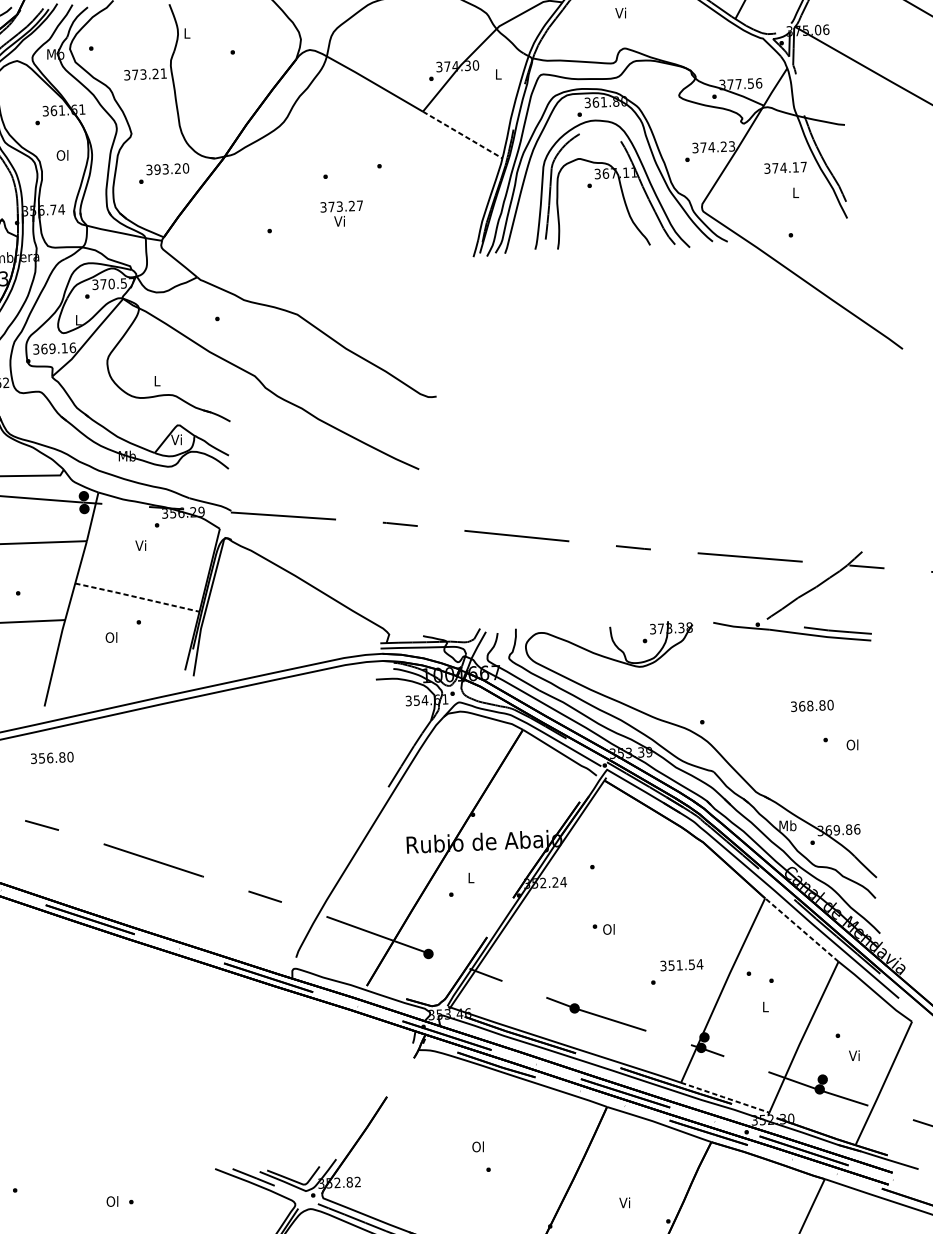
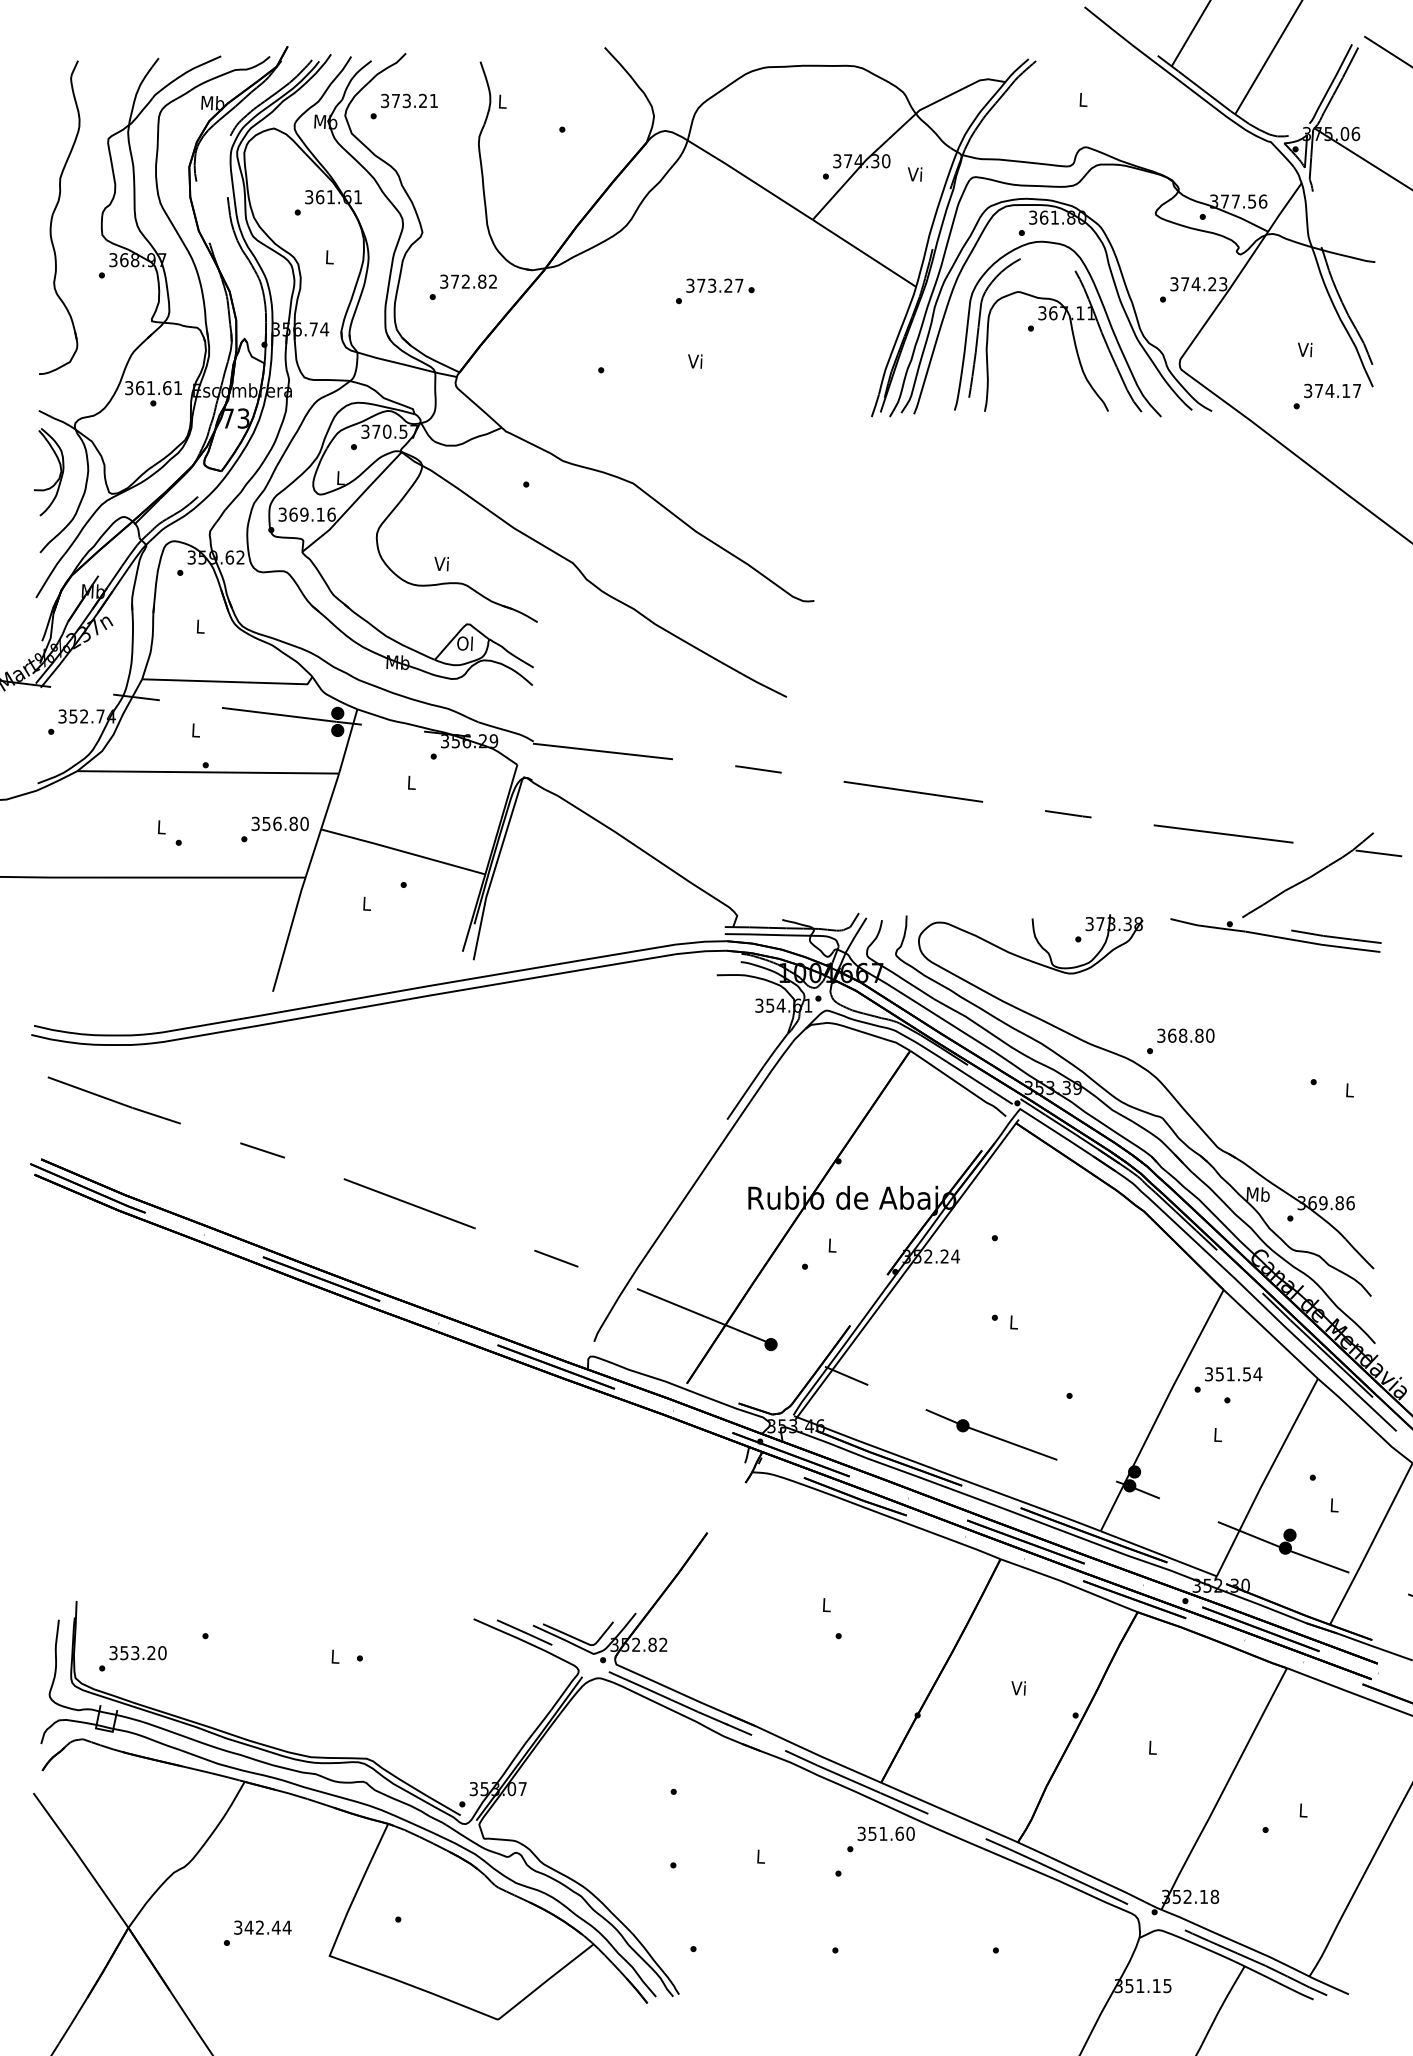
text: (620, 12) -> (1082, 99), Vi -> L
text: (145, 74) -> (409, 100), moved
text: (497, 74) -> (914, 174), L -> Vi
line: (462, 135) -> (864, 253), dashed -> solid
text: (62, 155) -> (329, 257), Ol -> L
text: (785, 167) -> (1332, 390), moved
text: (171, 168) -> (473, 281), 393.20 -> 372.82
text: (795, 192) -> (1305, 349), L -> Vi
text: (341, 206) -> (714, 285), moved
text: (156, 380) -> (441, 563), L -> Vi
text: (176, 439) -> (464, 643), Vi -> Ol
text: (140, 545) -> (410, 782), Vi -> L
line: (136, 597) -> (402, 851), dashed -> solid
text: (111, 637) -> (366, 903), Ol -> L
text: (812, 705) -> (1185, 1035), moved
text: (852, 745) -> (1349, 1090), Ol -> L
text: (51, 757) -> (279, 823), moved
text: (609, 929) -> (1013, 1322), Ol -> L
line: (801, 930) -> (1270, 1334), dashed -> solid
text: (681, 965) -> (1233, 1374), moved
text: (854, 1055) -> (1333, 1505), Vi -> L
line: (724, 1097) -> (1157, 1553), dashed -> solid
text: (478, 1147) -> (826, 1605), Ol -> L
text: (112, 1201) -> (334, 1656), Ol -> L

